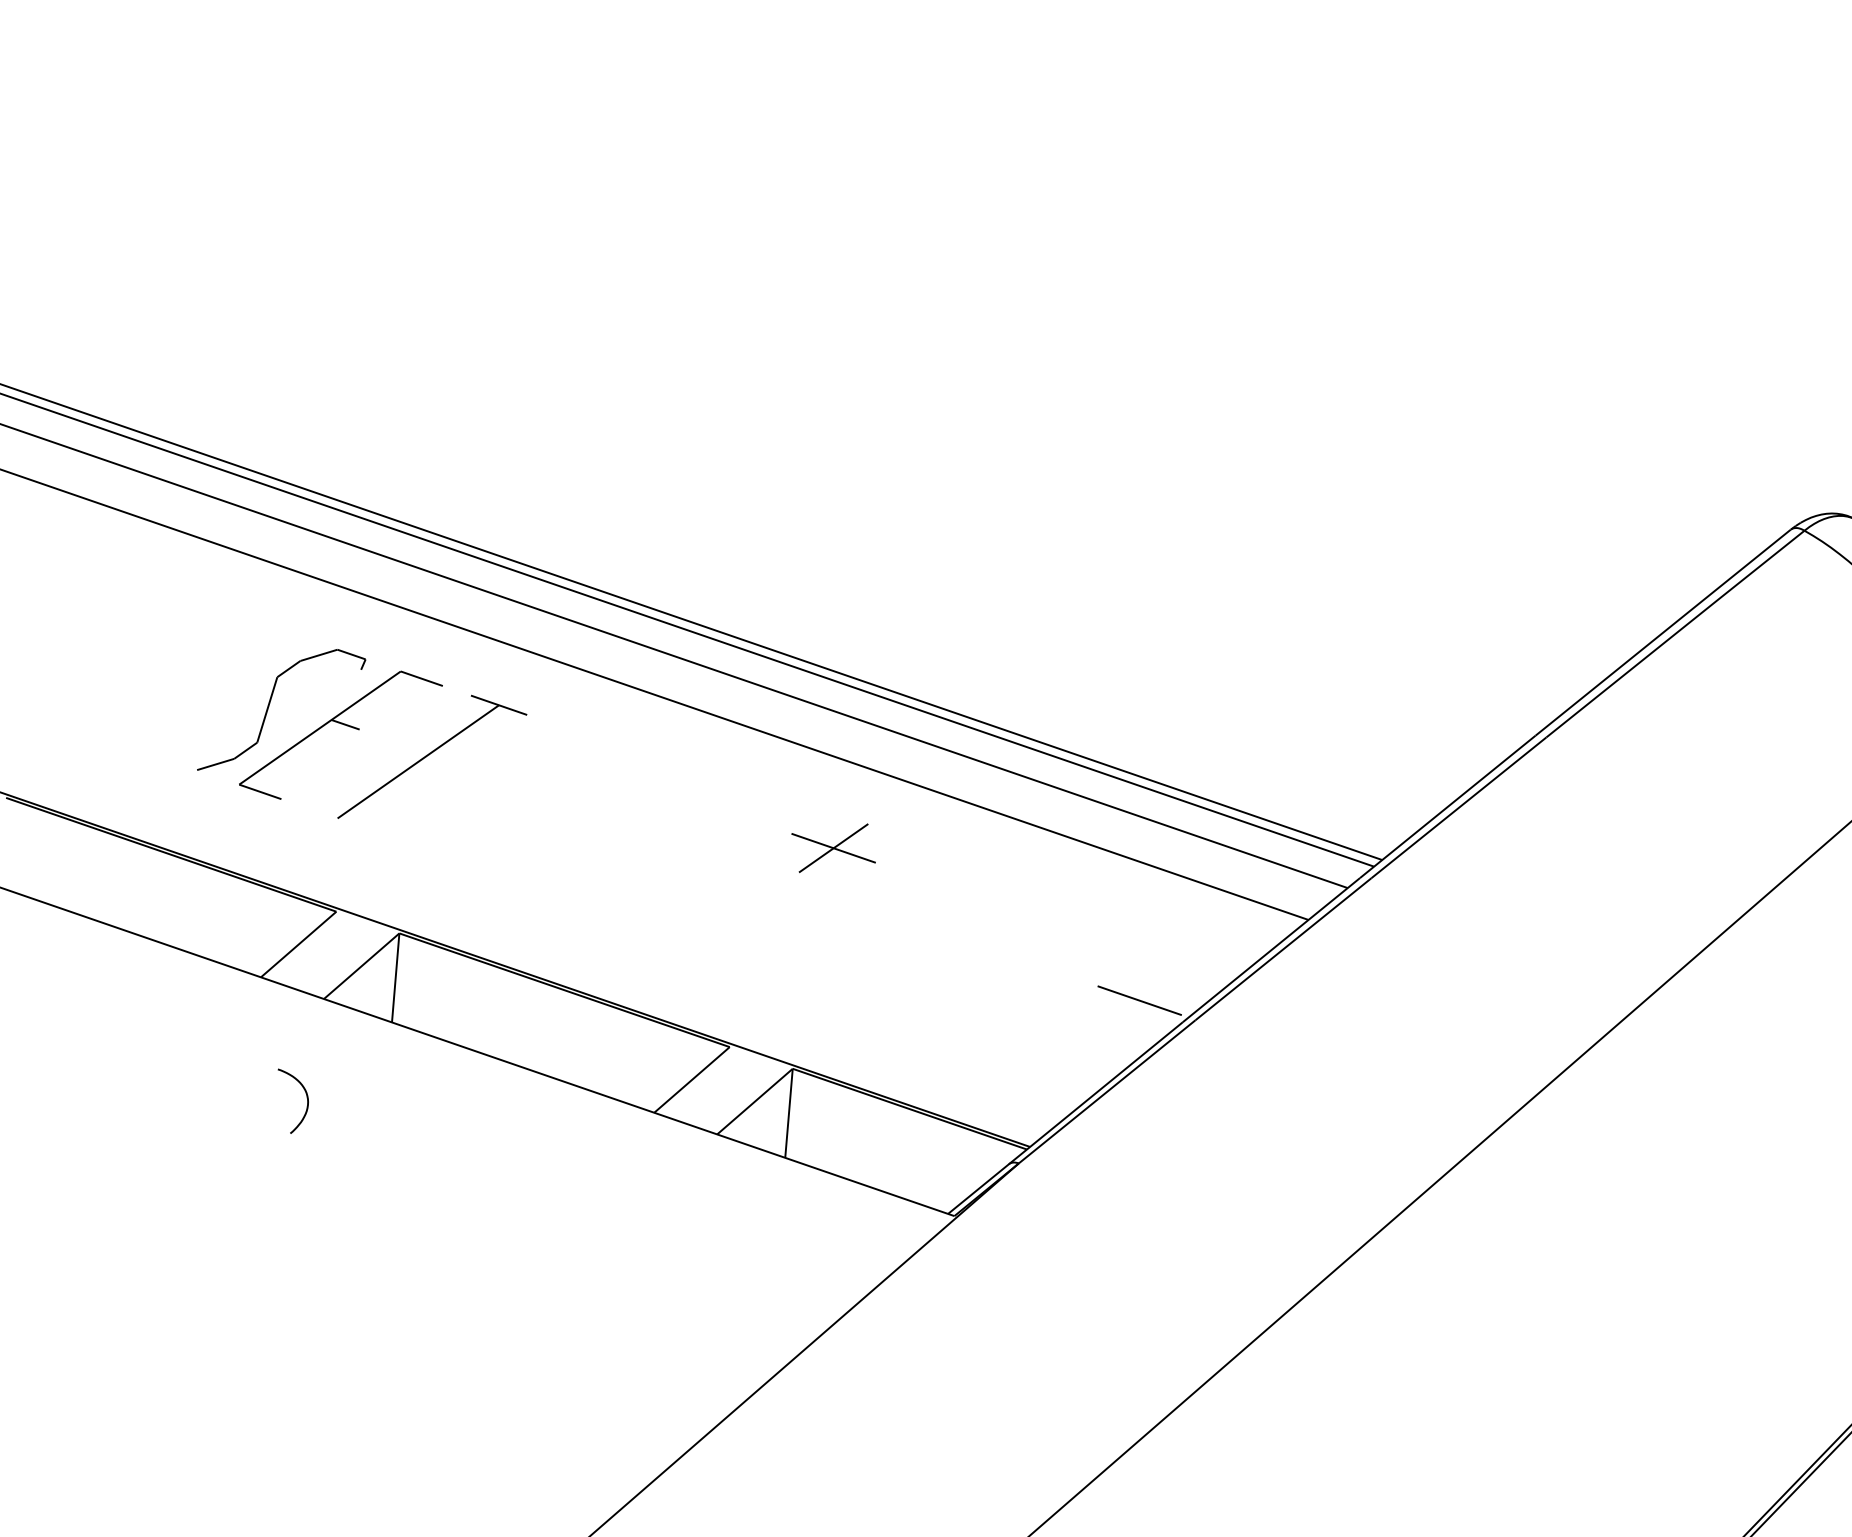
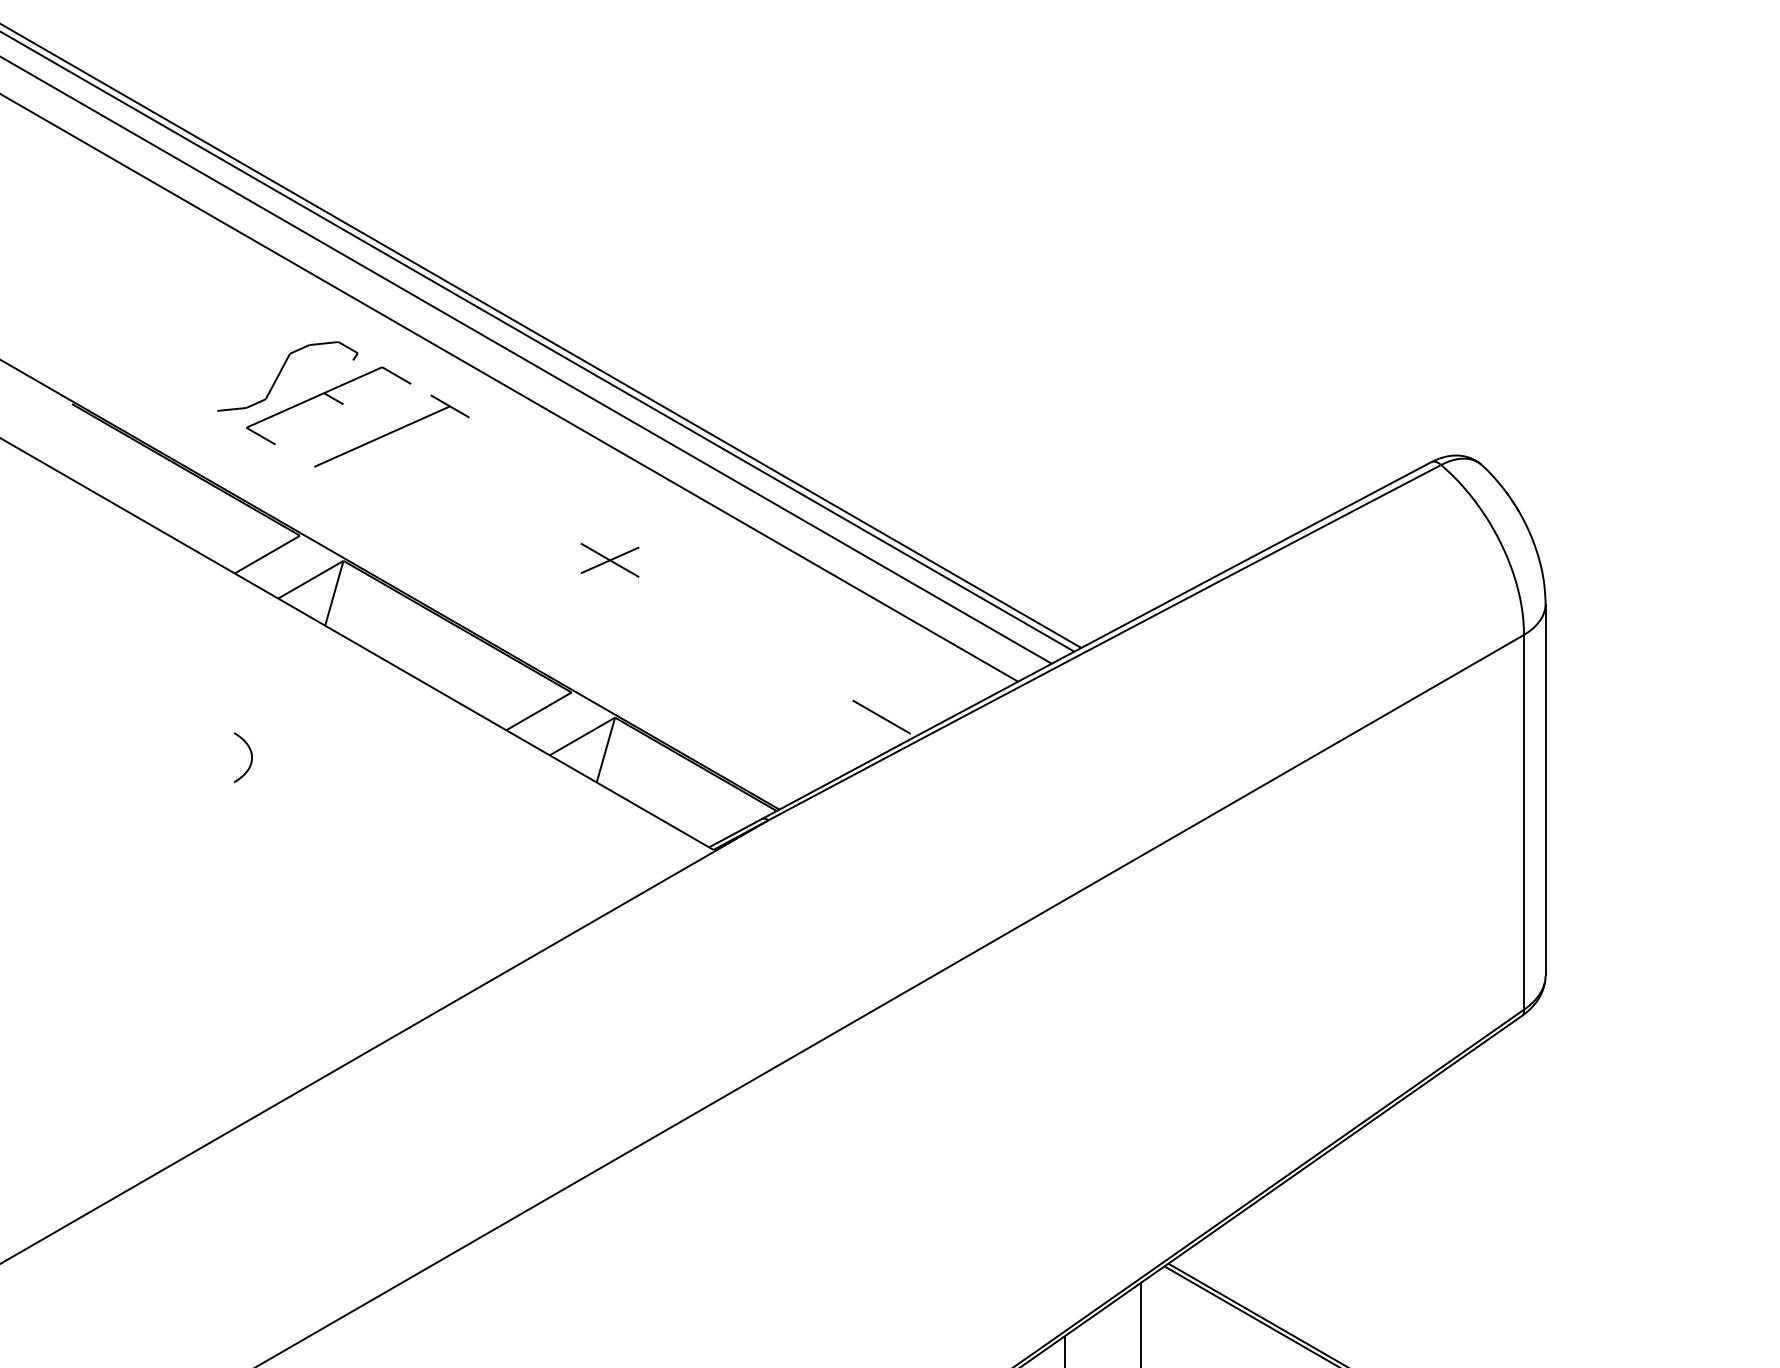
part: (832, 848) -> (609, 560), moved
part: (304, 1093) -> (250, 754), moved

